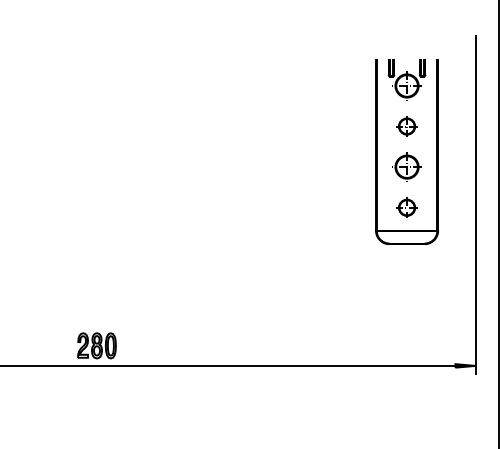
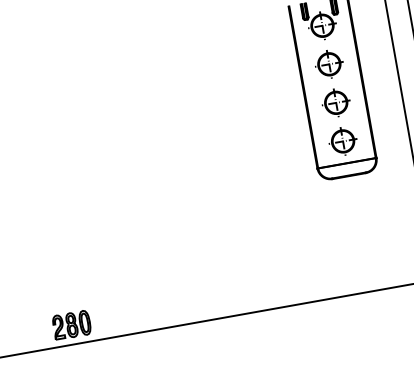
part: (406, 126) -> (328, 64), size x1.43
part: (406, 207) -> (342, 141), size x1.43

